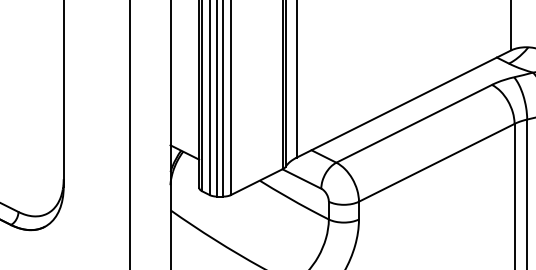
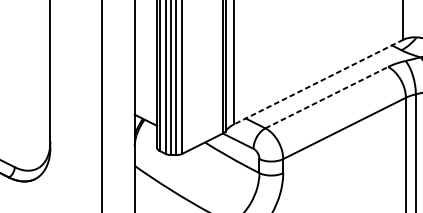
line: (403, 104) -> (318, 82), solid -> dashed
line: (414, 123) -> (327, 97), solid -> dashed

